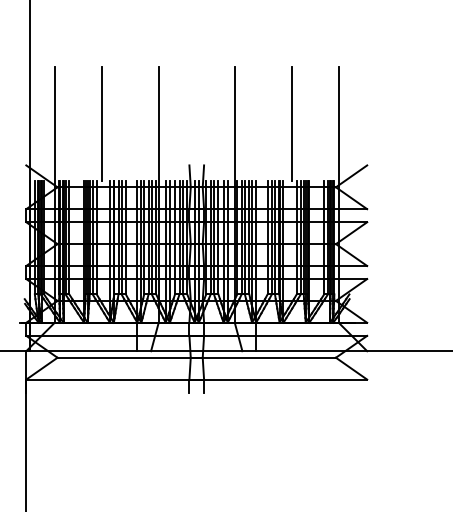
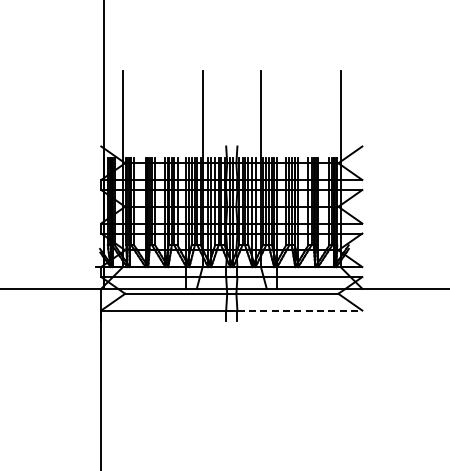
line: (101, 123) -> (158, 114), removed
line: (291, 123) -> (304, 114), removed
line: (278, 379) -> (294, 310), solid -> dashed

